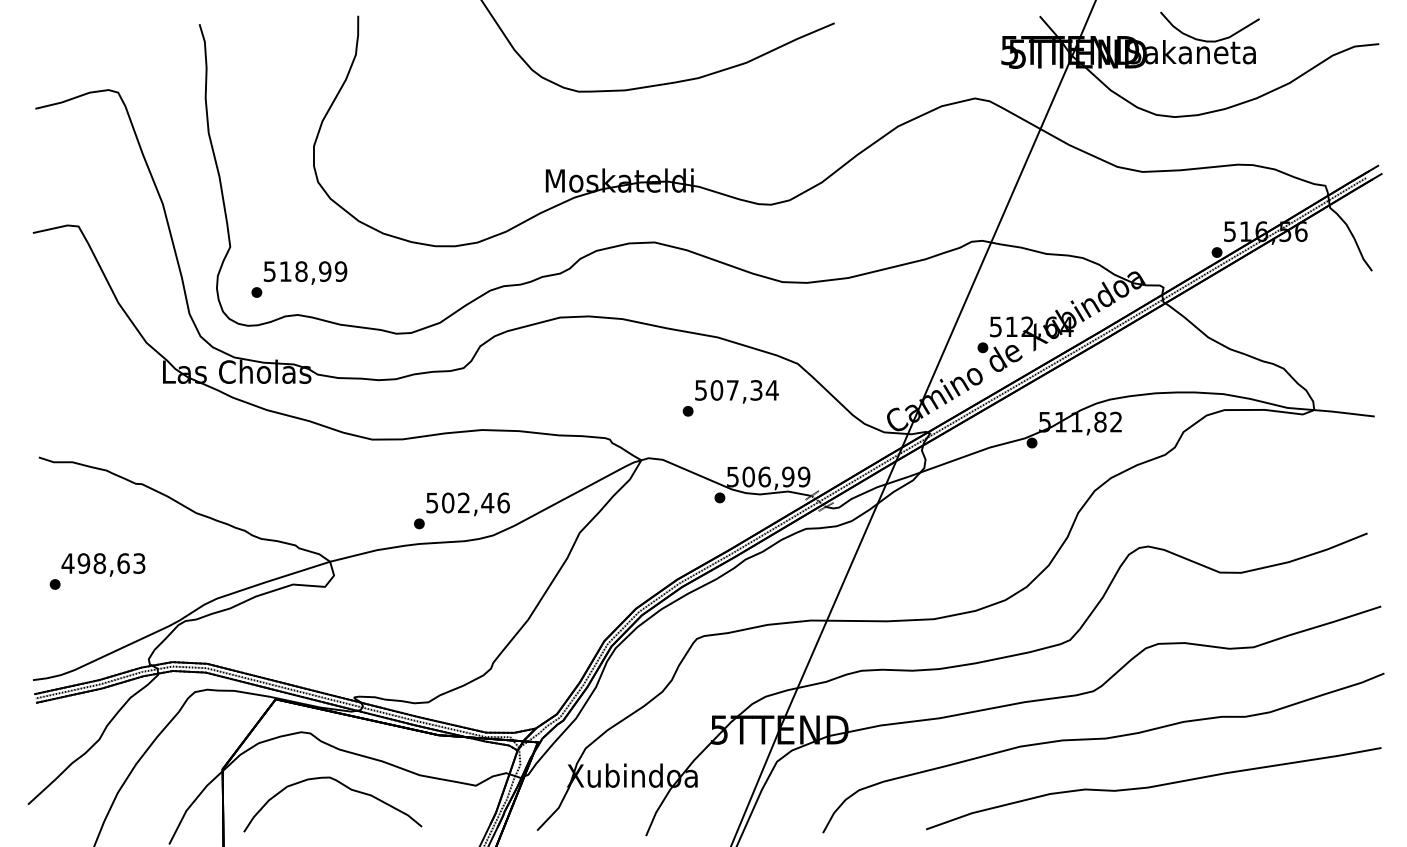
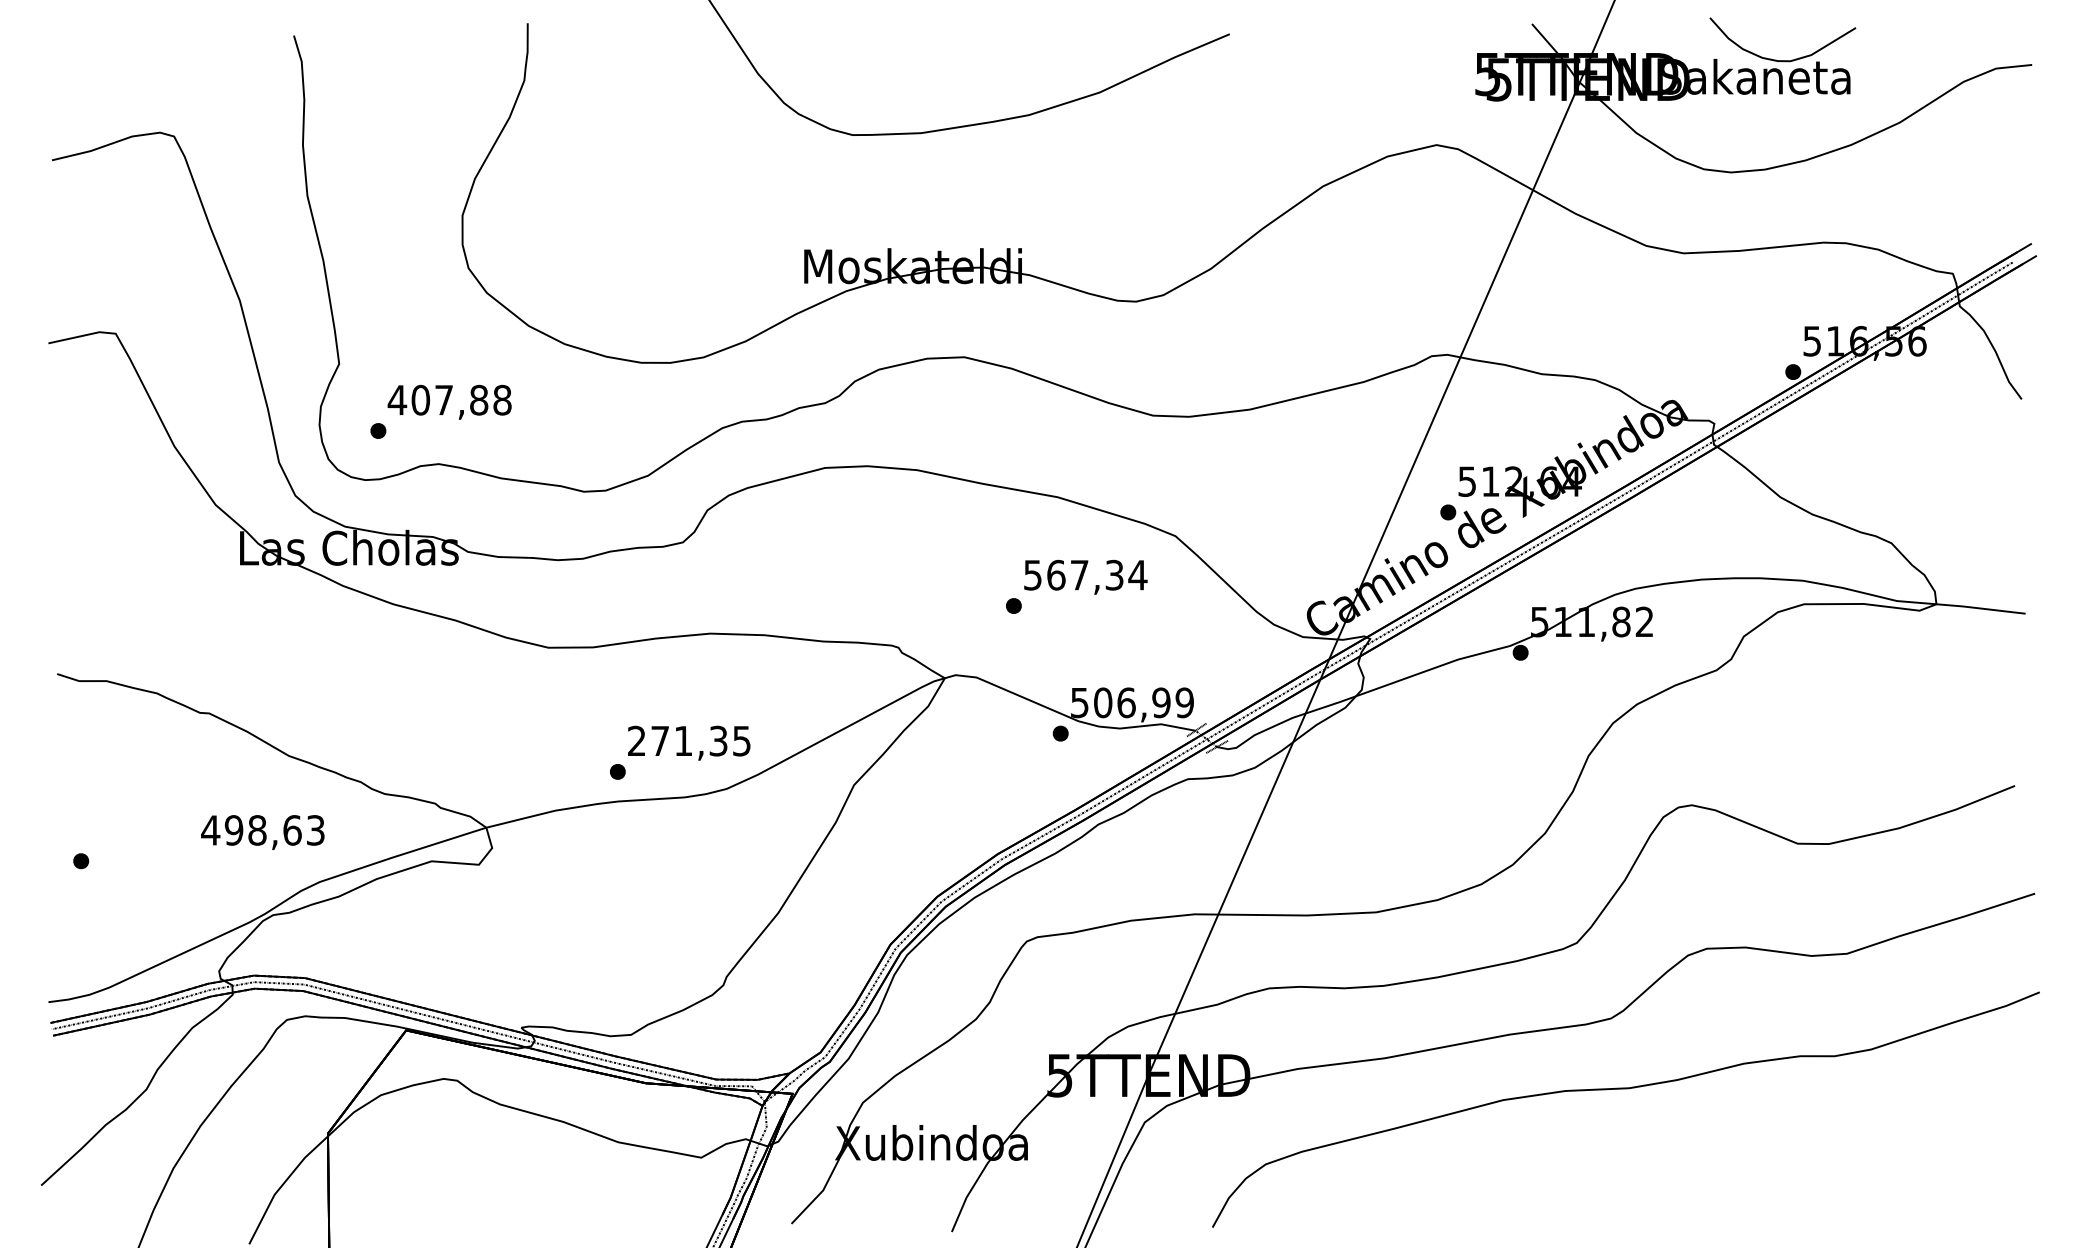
text: (305, 271) -> (450, 400), 518,99 -> 407,88
text: (716, 390) -> (1055, 575), 507,34 -> 567,34
text: (467, 502) -> (688, 740), 502,46 -> 271,35
text: (103, 564) -> (262, 831), moved
curve: (345, 787) -> (508, 1160), removed
curve: (1153, 787) -> (1699, 1160), removed

